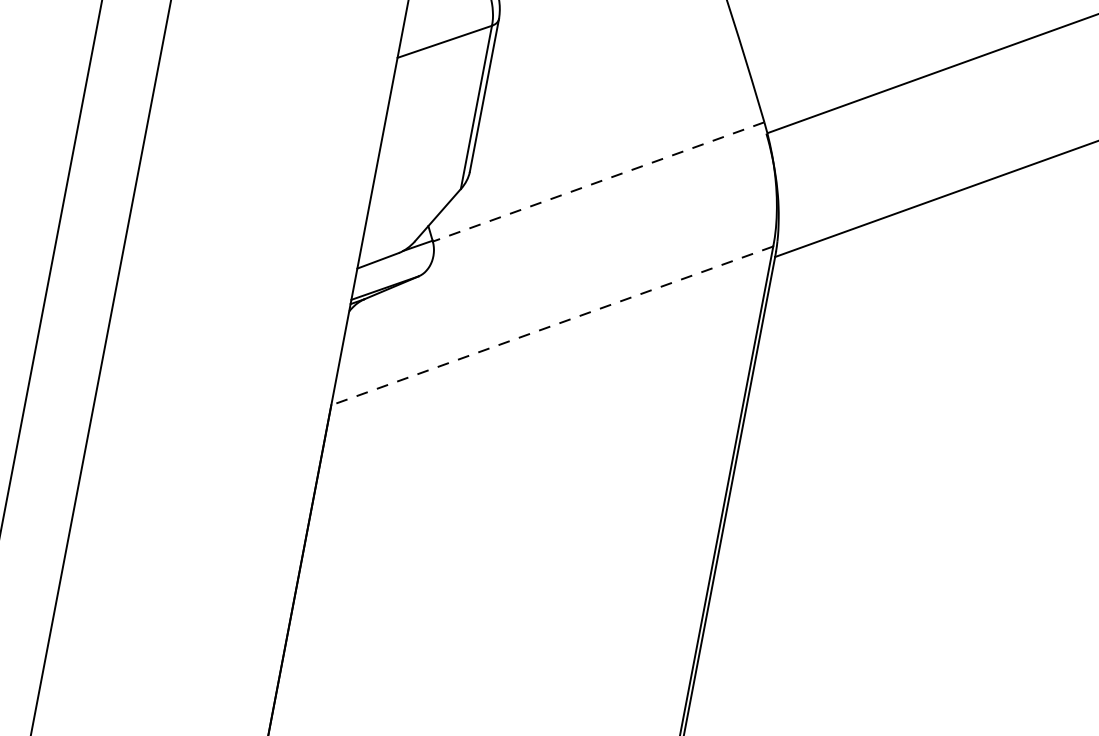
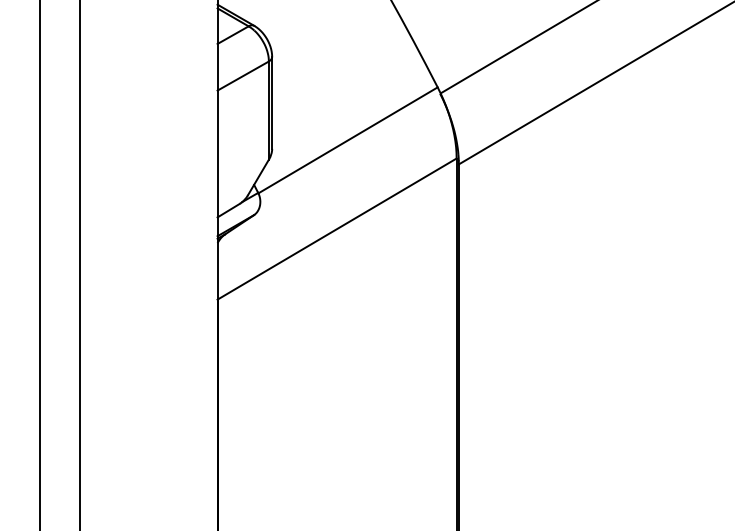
line: (597, 181) -> (347, 140), dashed -> solid
line: (552, 326) -> (337, 229), dashed -> solid

